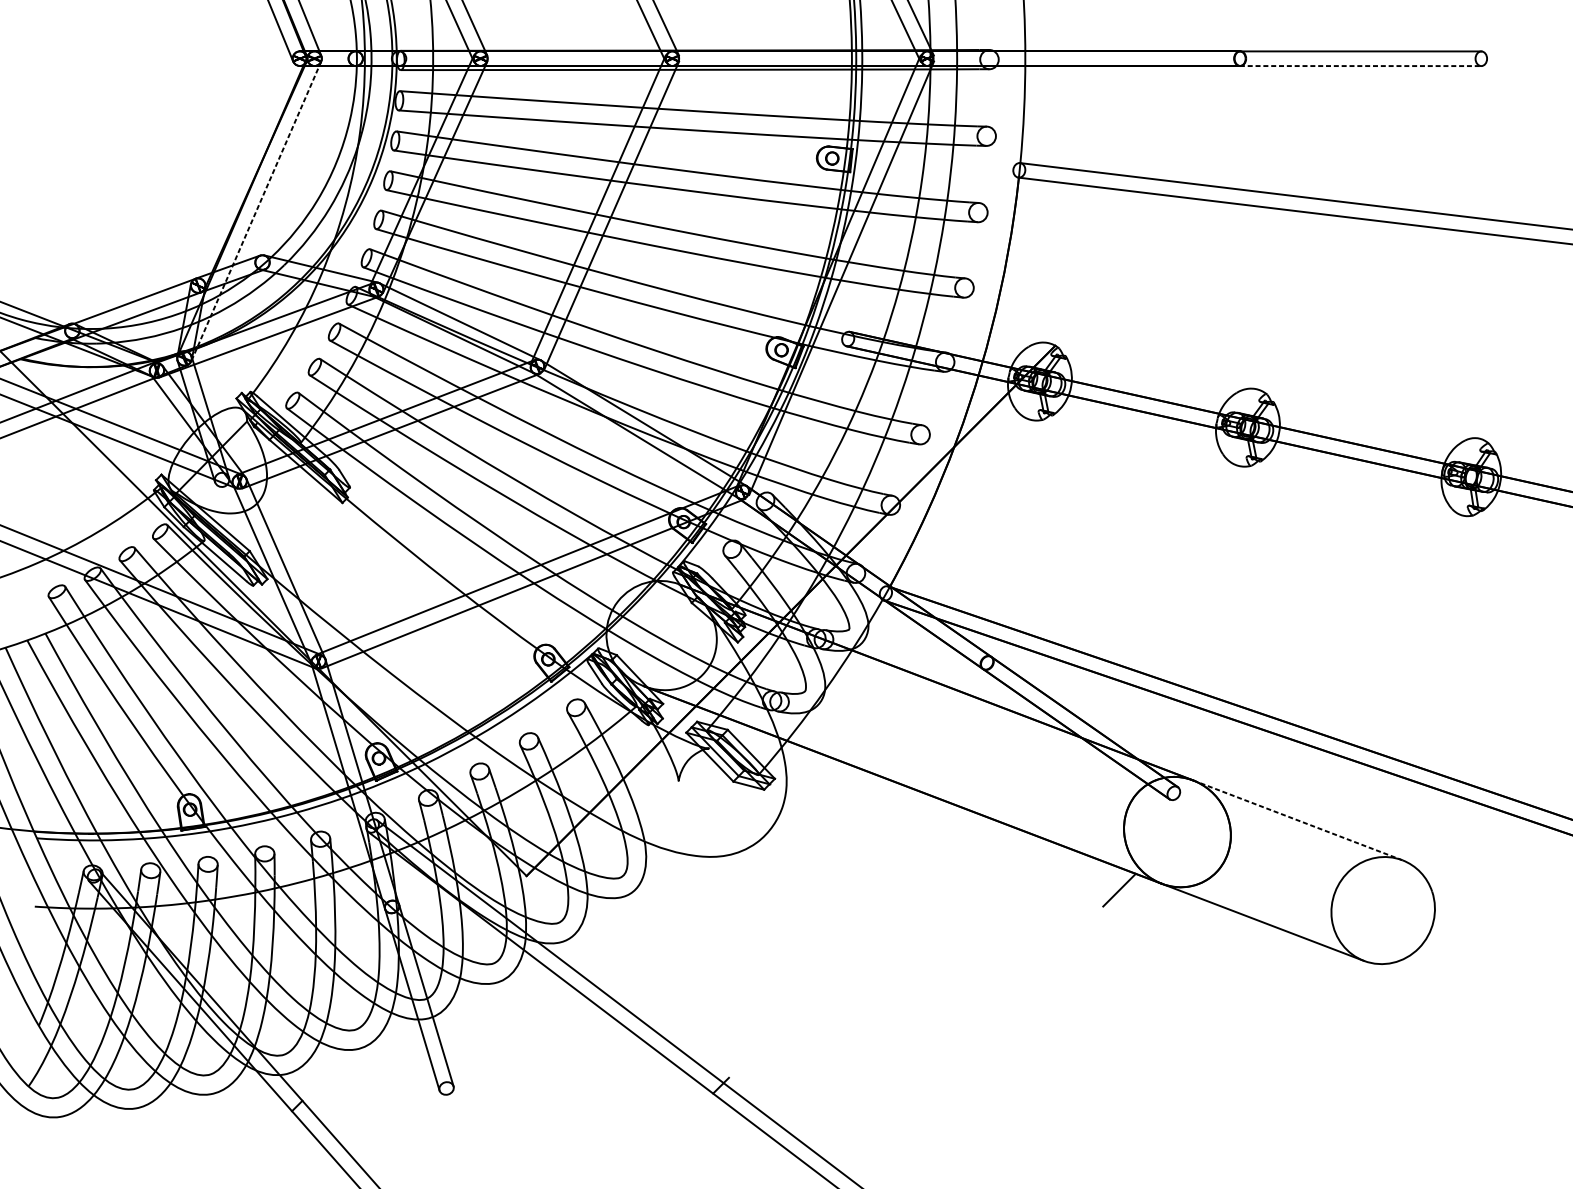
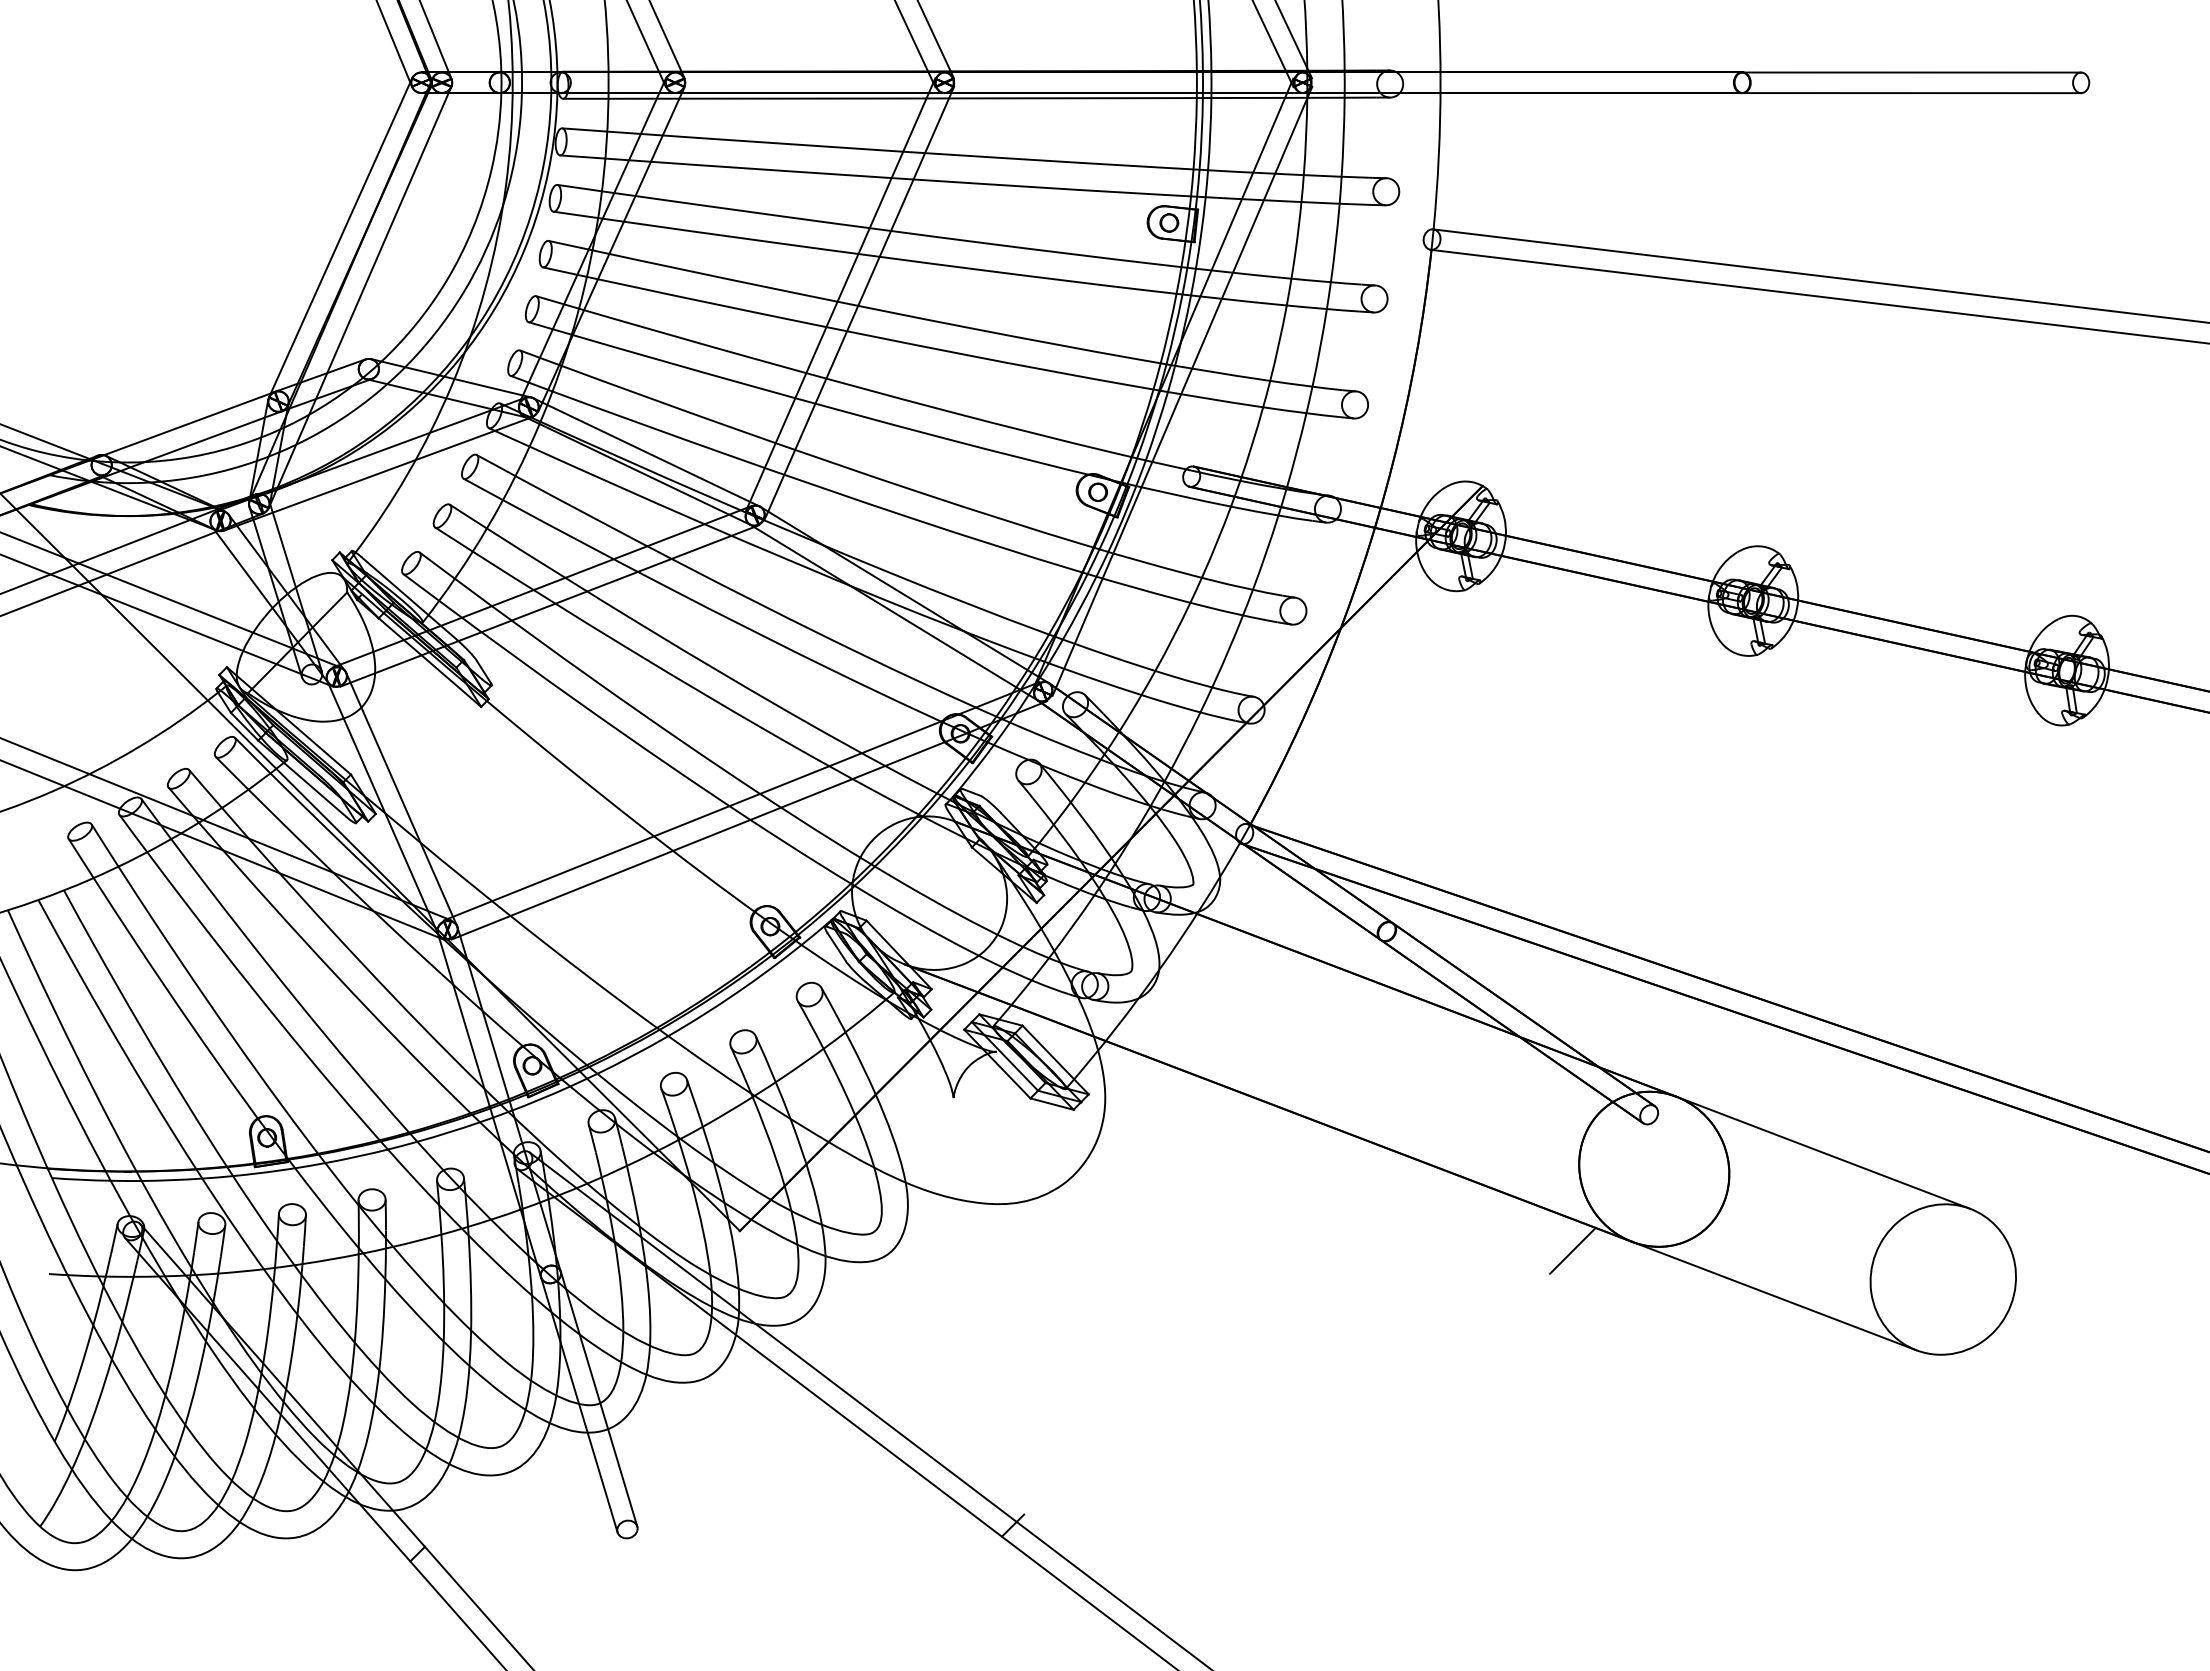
line: (1360, 66) -> (1911, 93), dashed -> solid
line: (242, 168) -> (340, 237), added
line: (256, 211) -> (360, 297), dashed -> solid
line: (1297, 820) -> (1823, 1152), dashed -> solid

